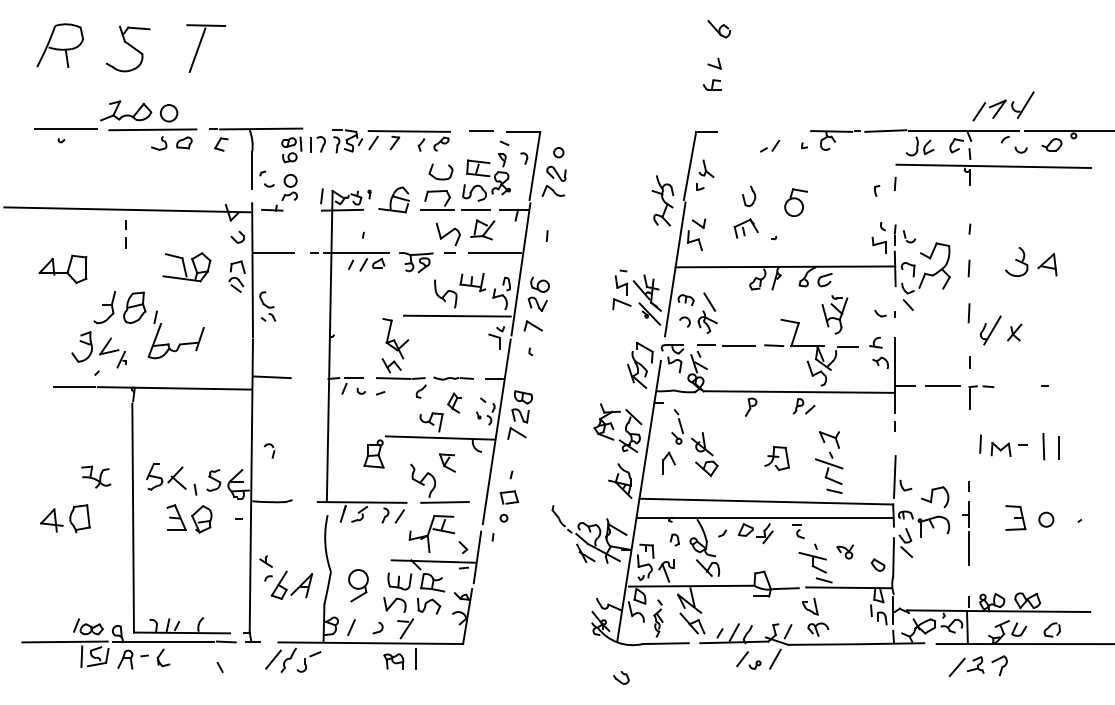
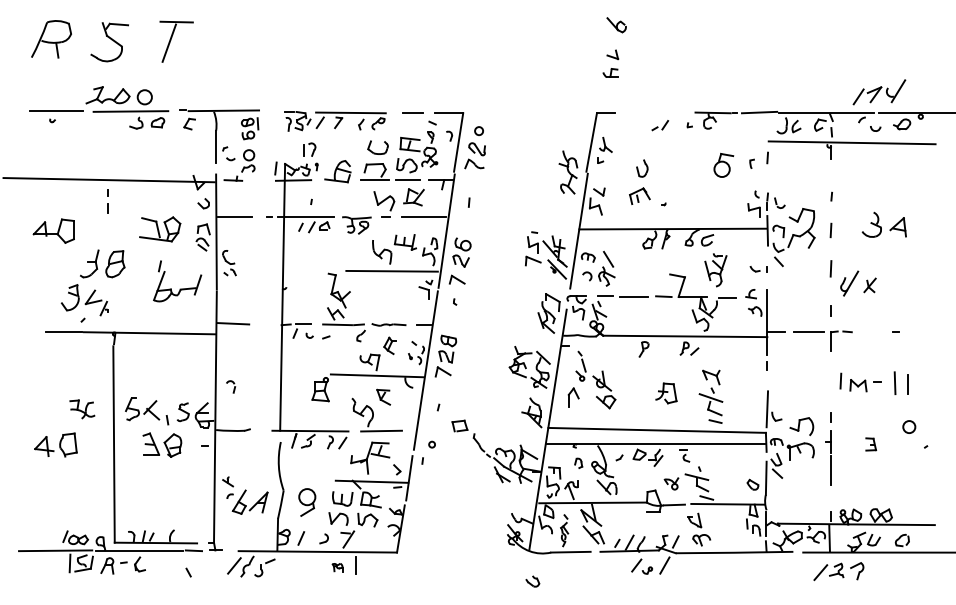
part: (1003, 106) -> (879, 92), moved
part: (317, 144) -> (309, 149), moved
part: (795, 202) -> (723, 165), moved
part: (179, 343) -> (180, 288), moved
part: (509, 497) -> (459, 426), moved
part: (1015, 517) -> (870, 444), size x0.6
circle: (1046, 519) -> (909, 426), moved
part: (844, 551) -> (670, 483), moved
part: (393, 661) -> (337, 567), size x0.6

